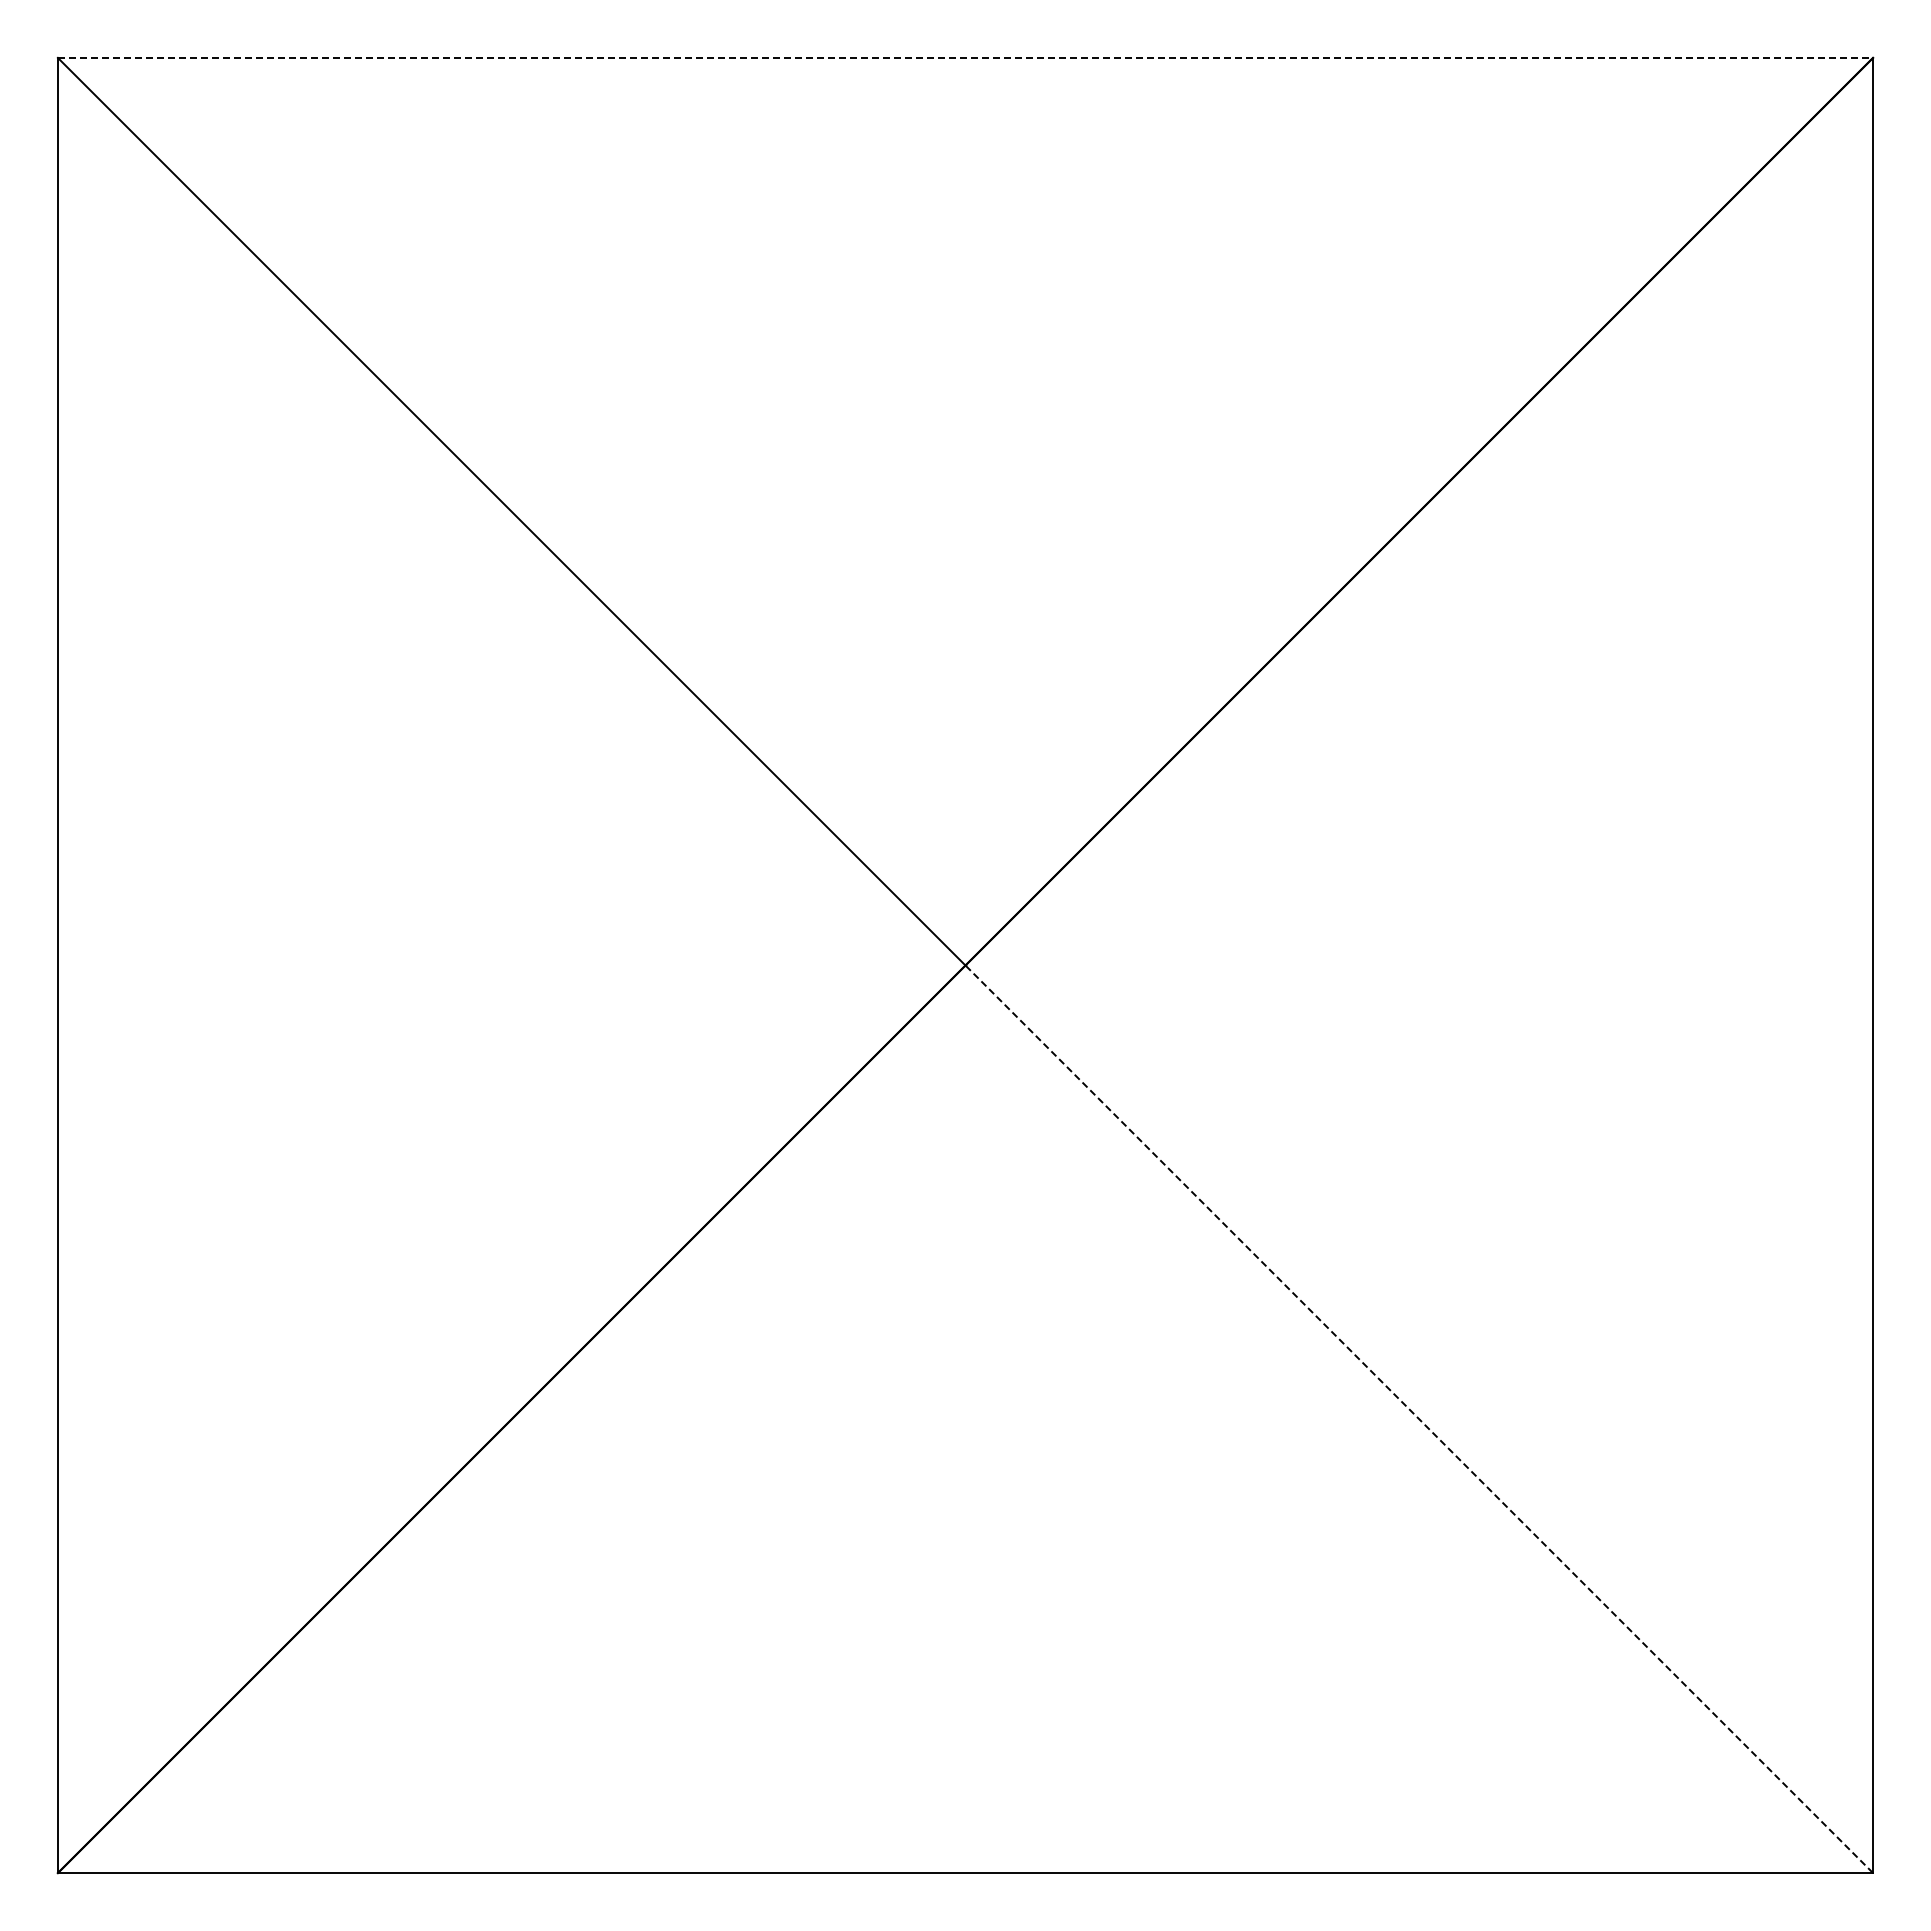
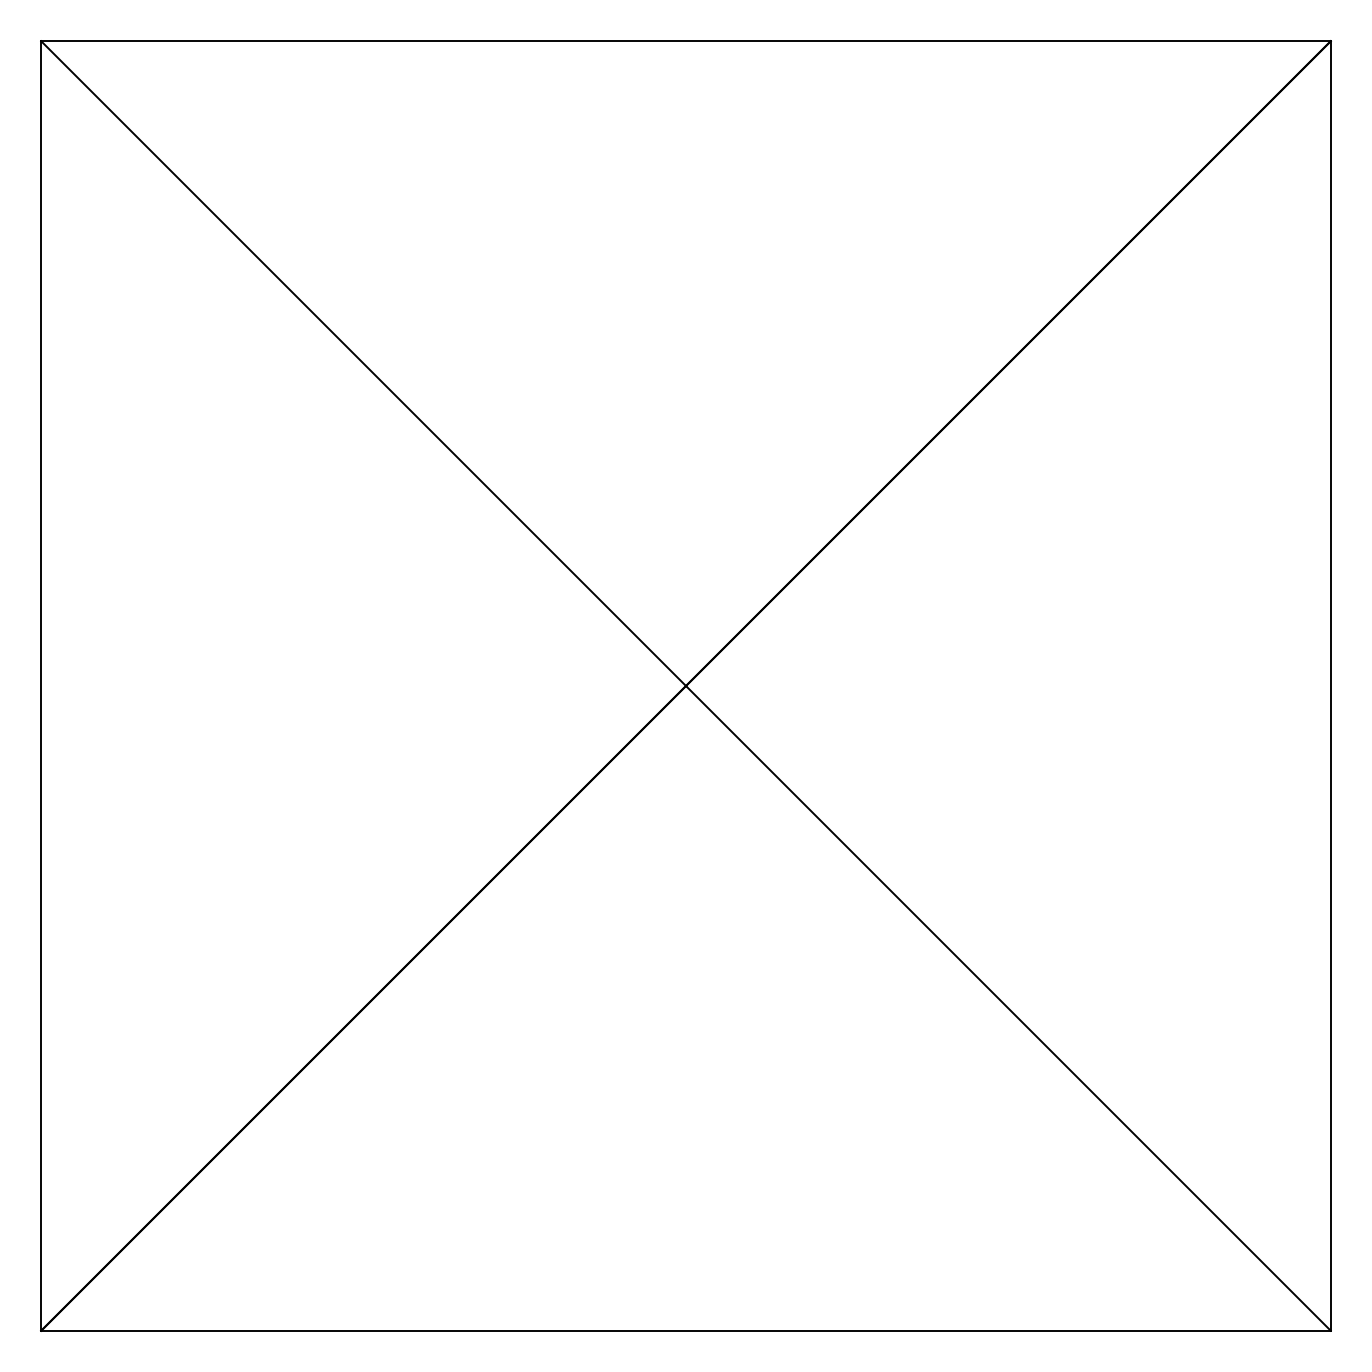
line: (965, 57) -> (686, 40), dashed -> solid
line: (1419, 1419) -> (1008, 1008), dashed -> solid

